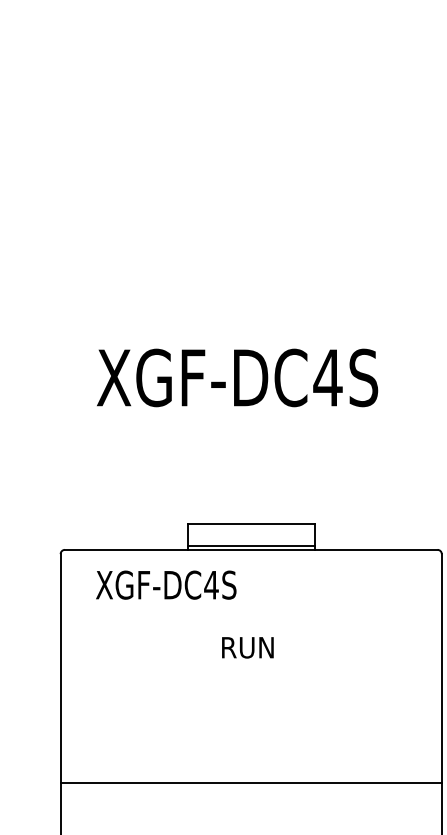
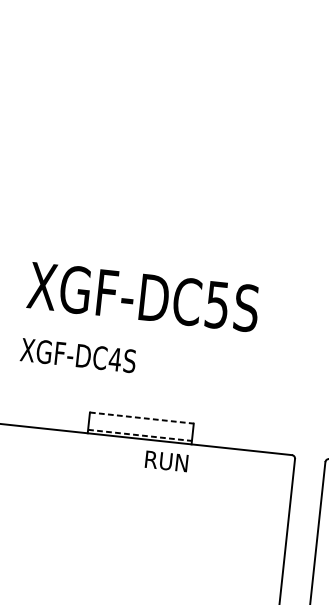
text: (327, 378) -> (216, 305), XGF-DC4S -> XGF-DC5S
line: (251, 524) -> (142, 418), solid -> dashed
line: (251, 545) -> (140, 435), solid -> dashed
text: (166, 584) -> (78, 355), moved
text: (247, 647) -> (166, 461), moved

